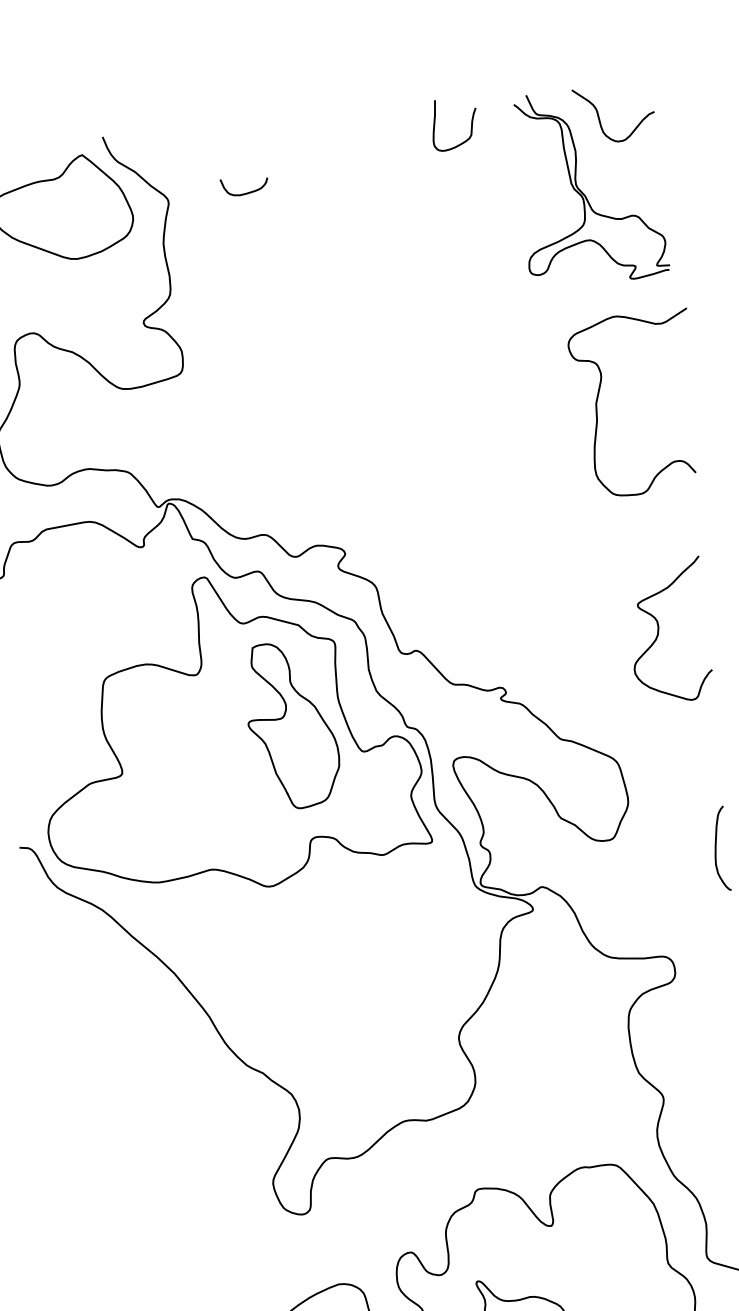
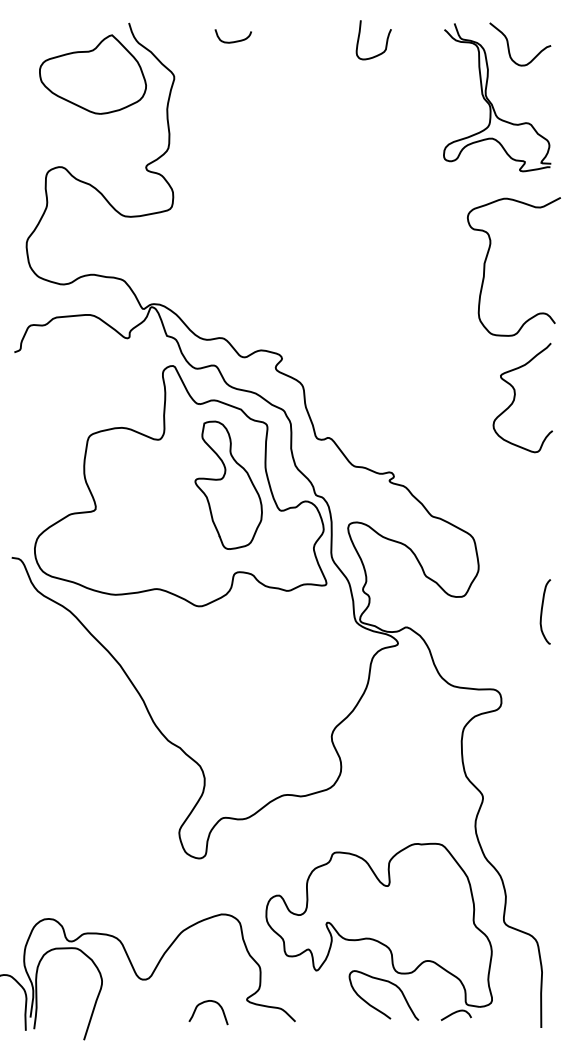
curve: (470, 128) -> (385, 44), moved
curve: (247, 191) -> (235, 40), moved
curve: (659, 631) -> (515, 397), moved

